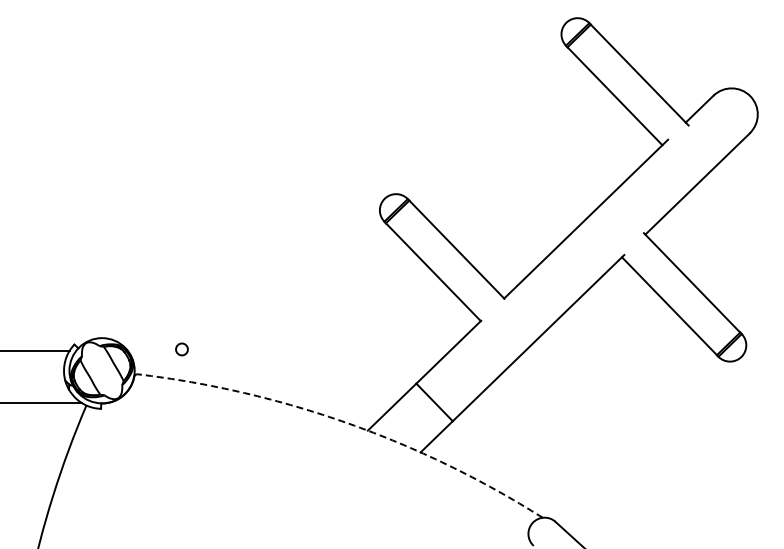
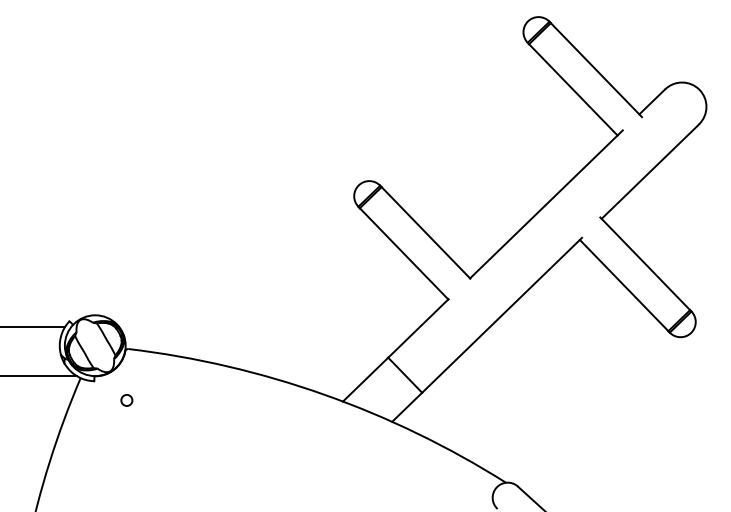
circle: (181, 349) -> (126, 400), moved
arc: (348, 423) -> (324, 394), dashed -> solid

